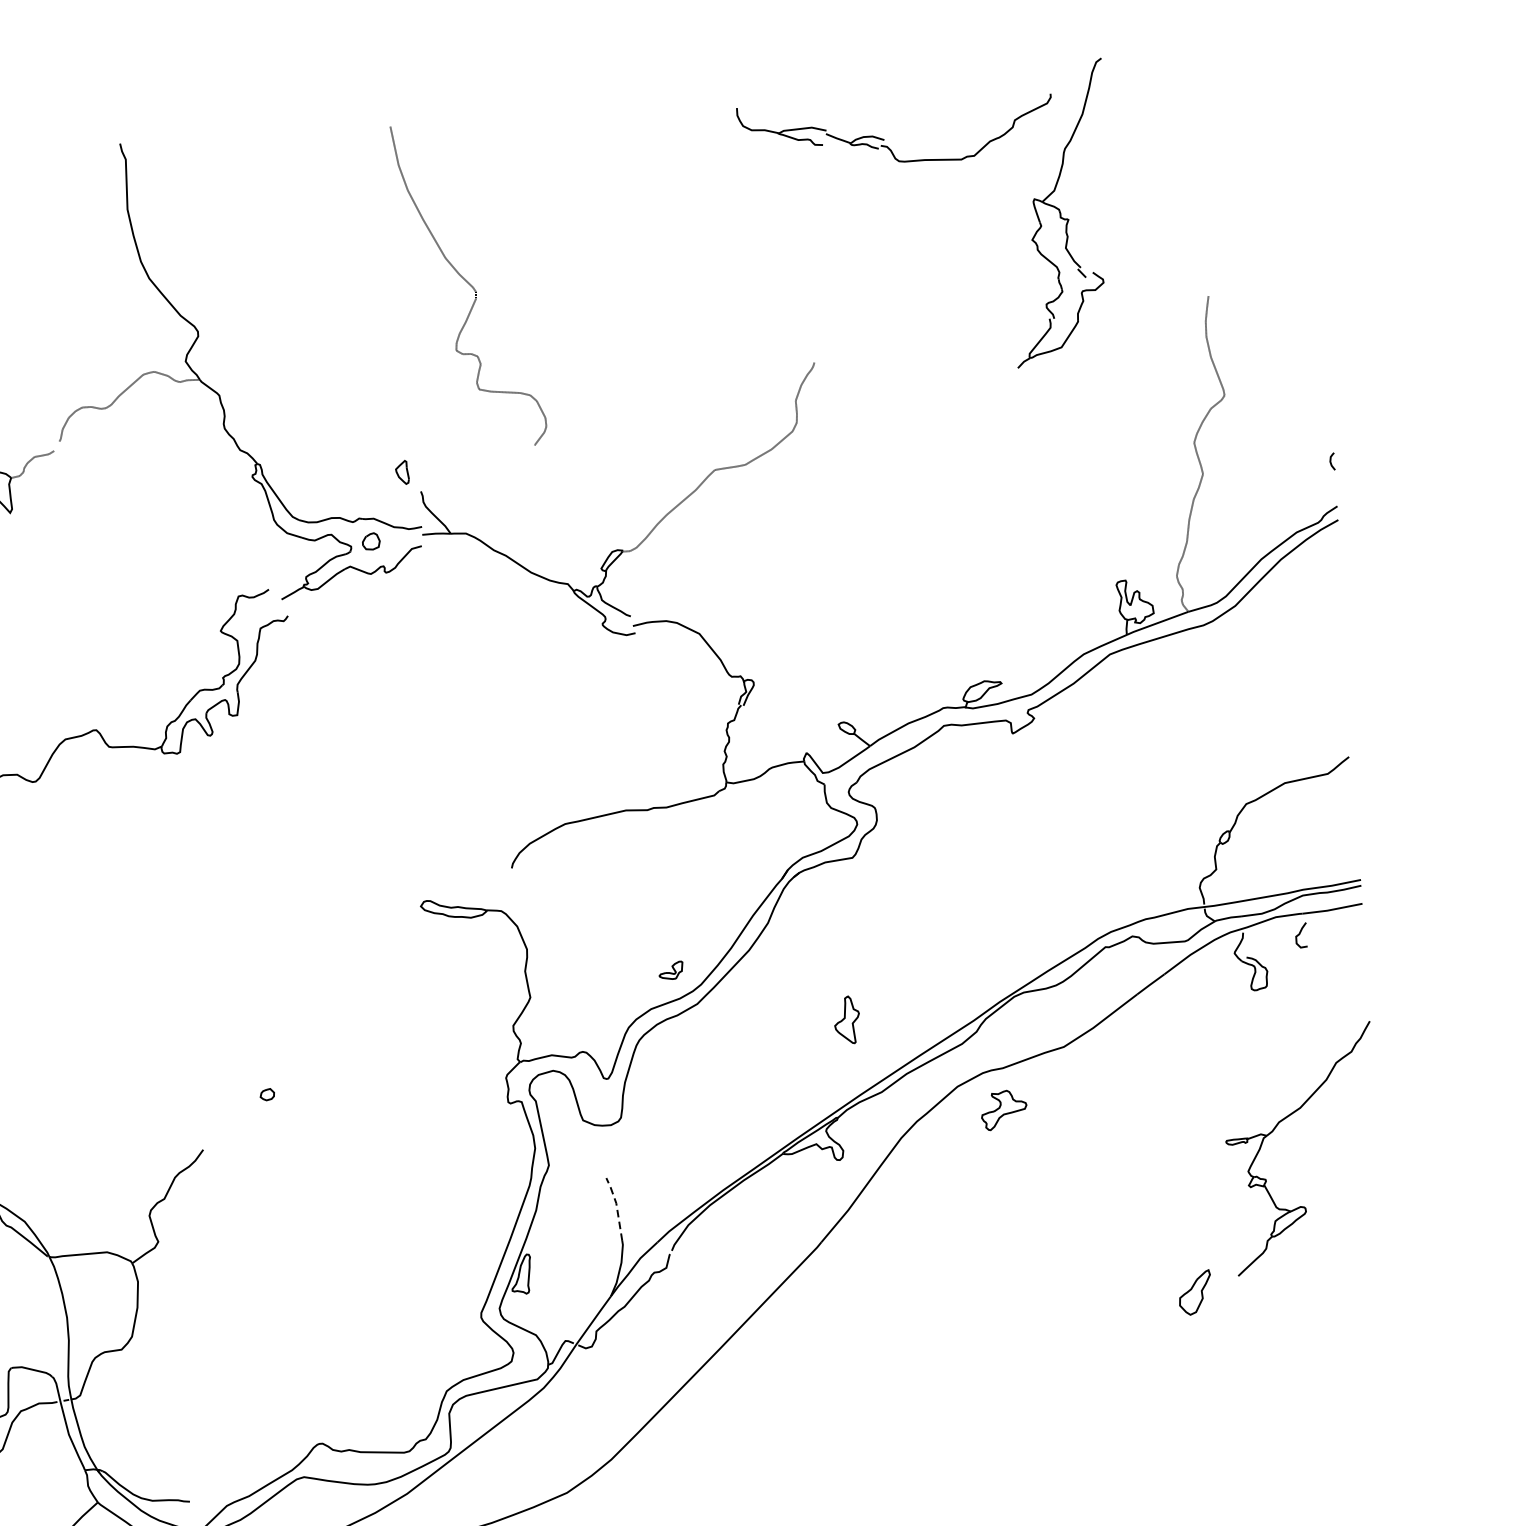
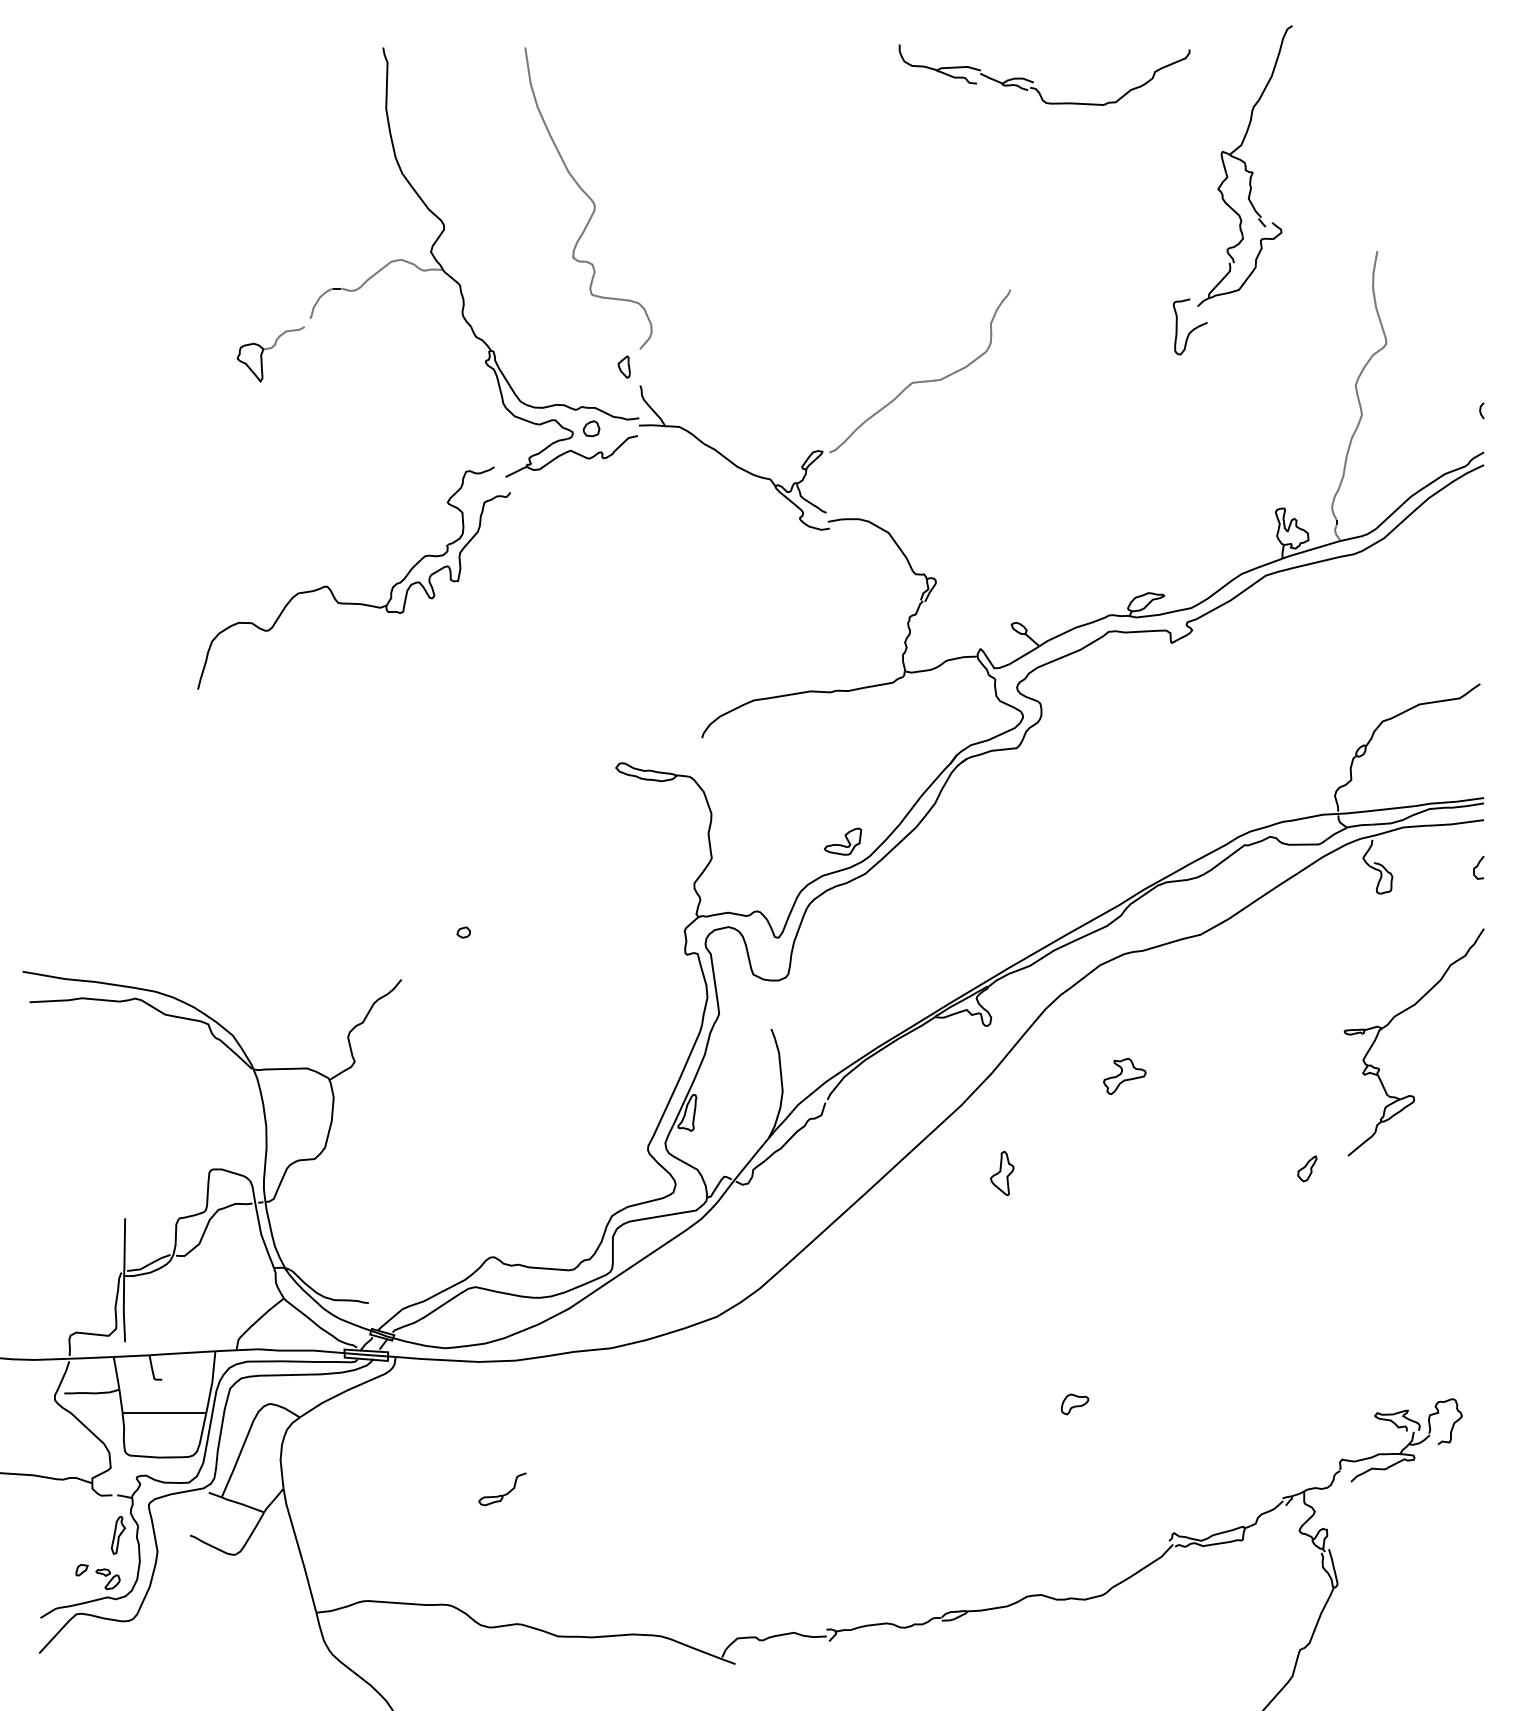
part: (884, 138) -> (1033, 81), moved
curve: (468, 285) -> (588, 198), moved
curve: (1015, 392) -> (1193, 328), added
curve: (1300, 934) -> (1478, 866), moved
part: (670, 970) -> (842, 841), size x1.67
part: (847, 1019) -> (1002, 1172), moved
part: (1003, 1110) -> (1124, 1076), moved
line: (617, 1207) -> (779, 1056), dashed -> solid
part: (1195, 1292) -> (1307, 1168), size x0.62

